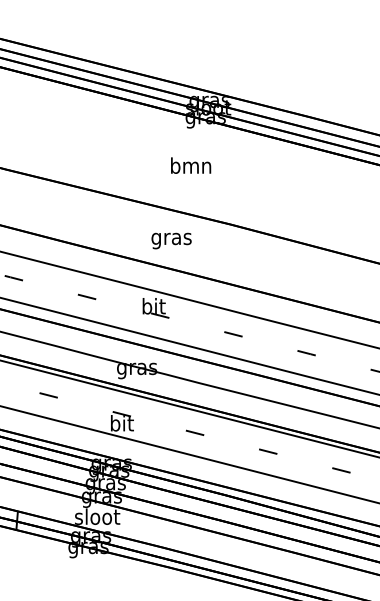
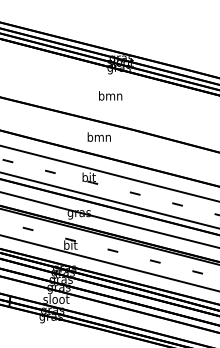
text: (170, 239) -> (98, 138), gras -> bmn

